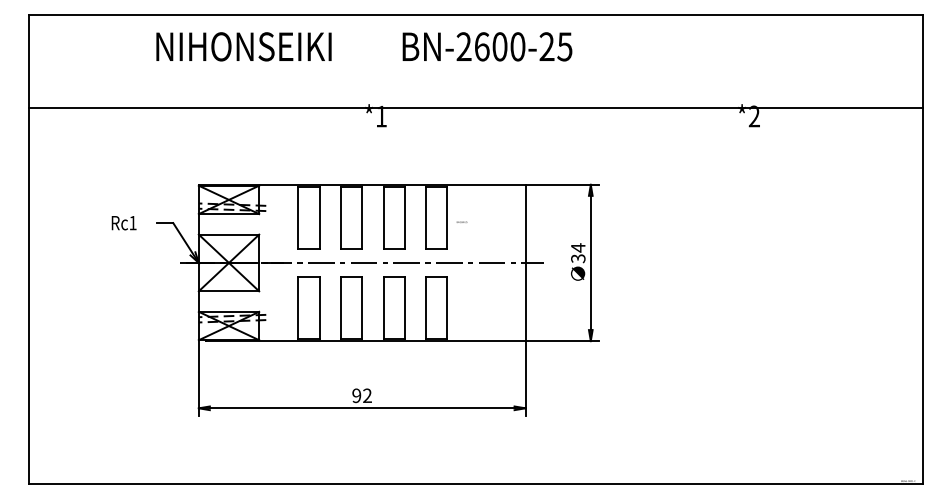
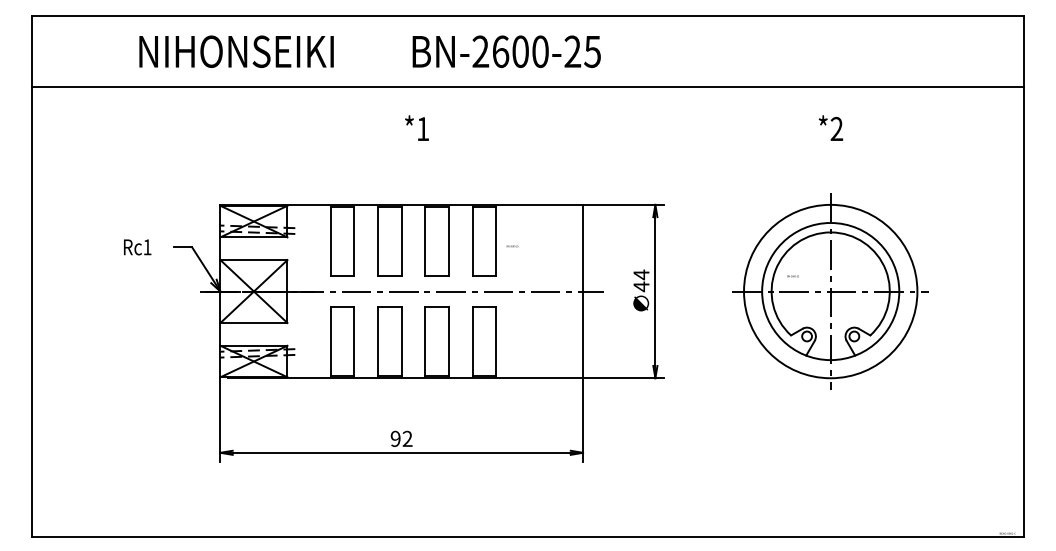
text: (363, 46) -> (369, 51), moved
line: (475, 107) -> (527, 87), moved
text: (578, 258) -> (641, 286), 34 -> 44
part: (748, 262) -> (830, 291), added

